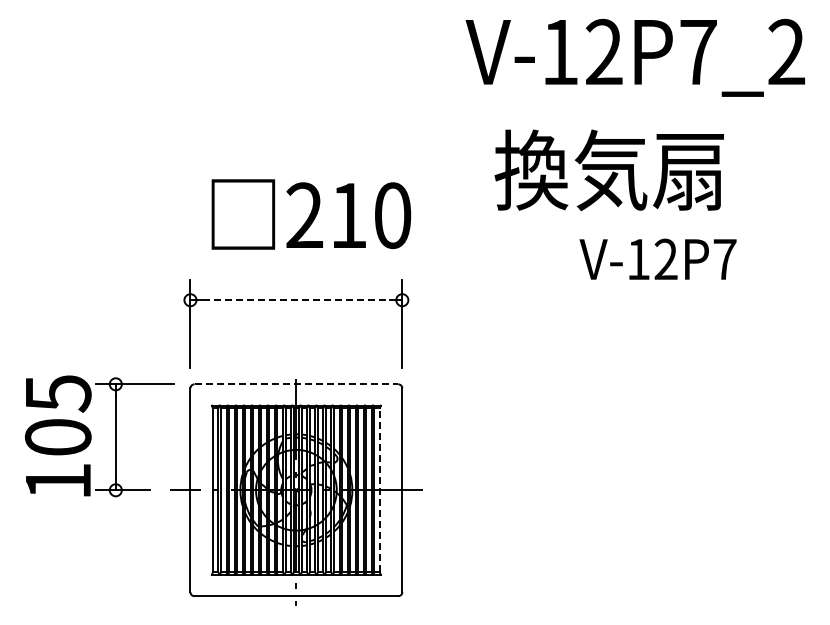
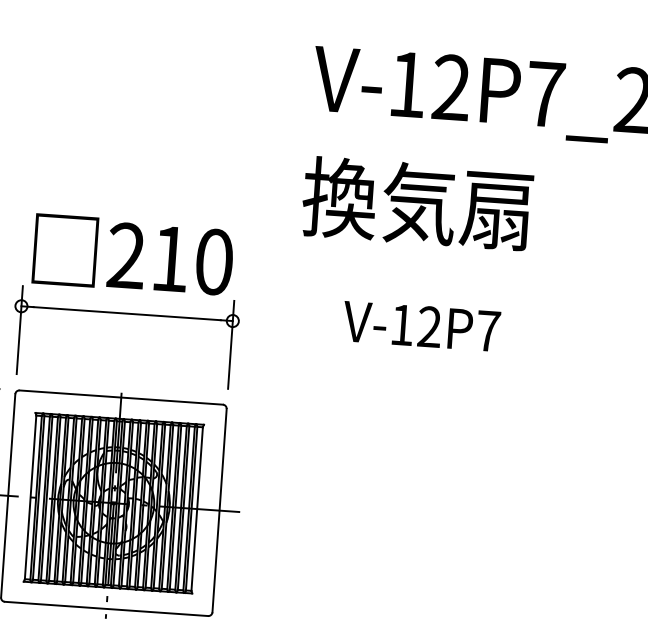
text: (608, 170) -> (416, 203), moved
text: (311, 214) -> (133, 255), moved
text: (657, 258) -> (421, 325), moved
line: (296, 300) -> (127, 313), dashed -> solid
line: (296, 384) -> (121, 397), dashed -> solid
line: (379, 489) -> (196, 508), dashed -> solid

